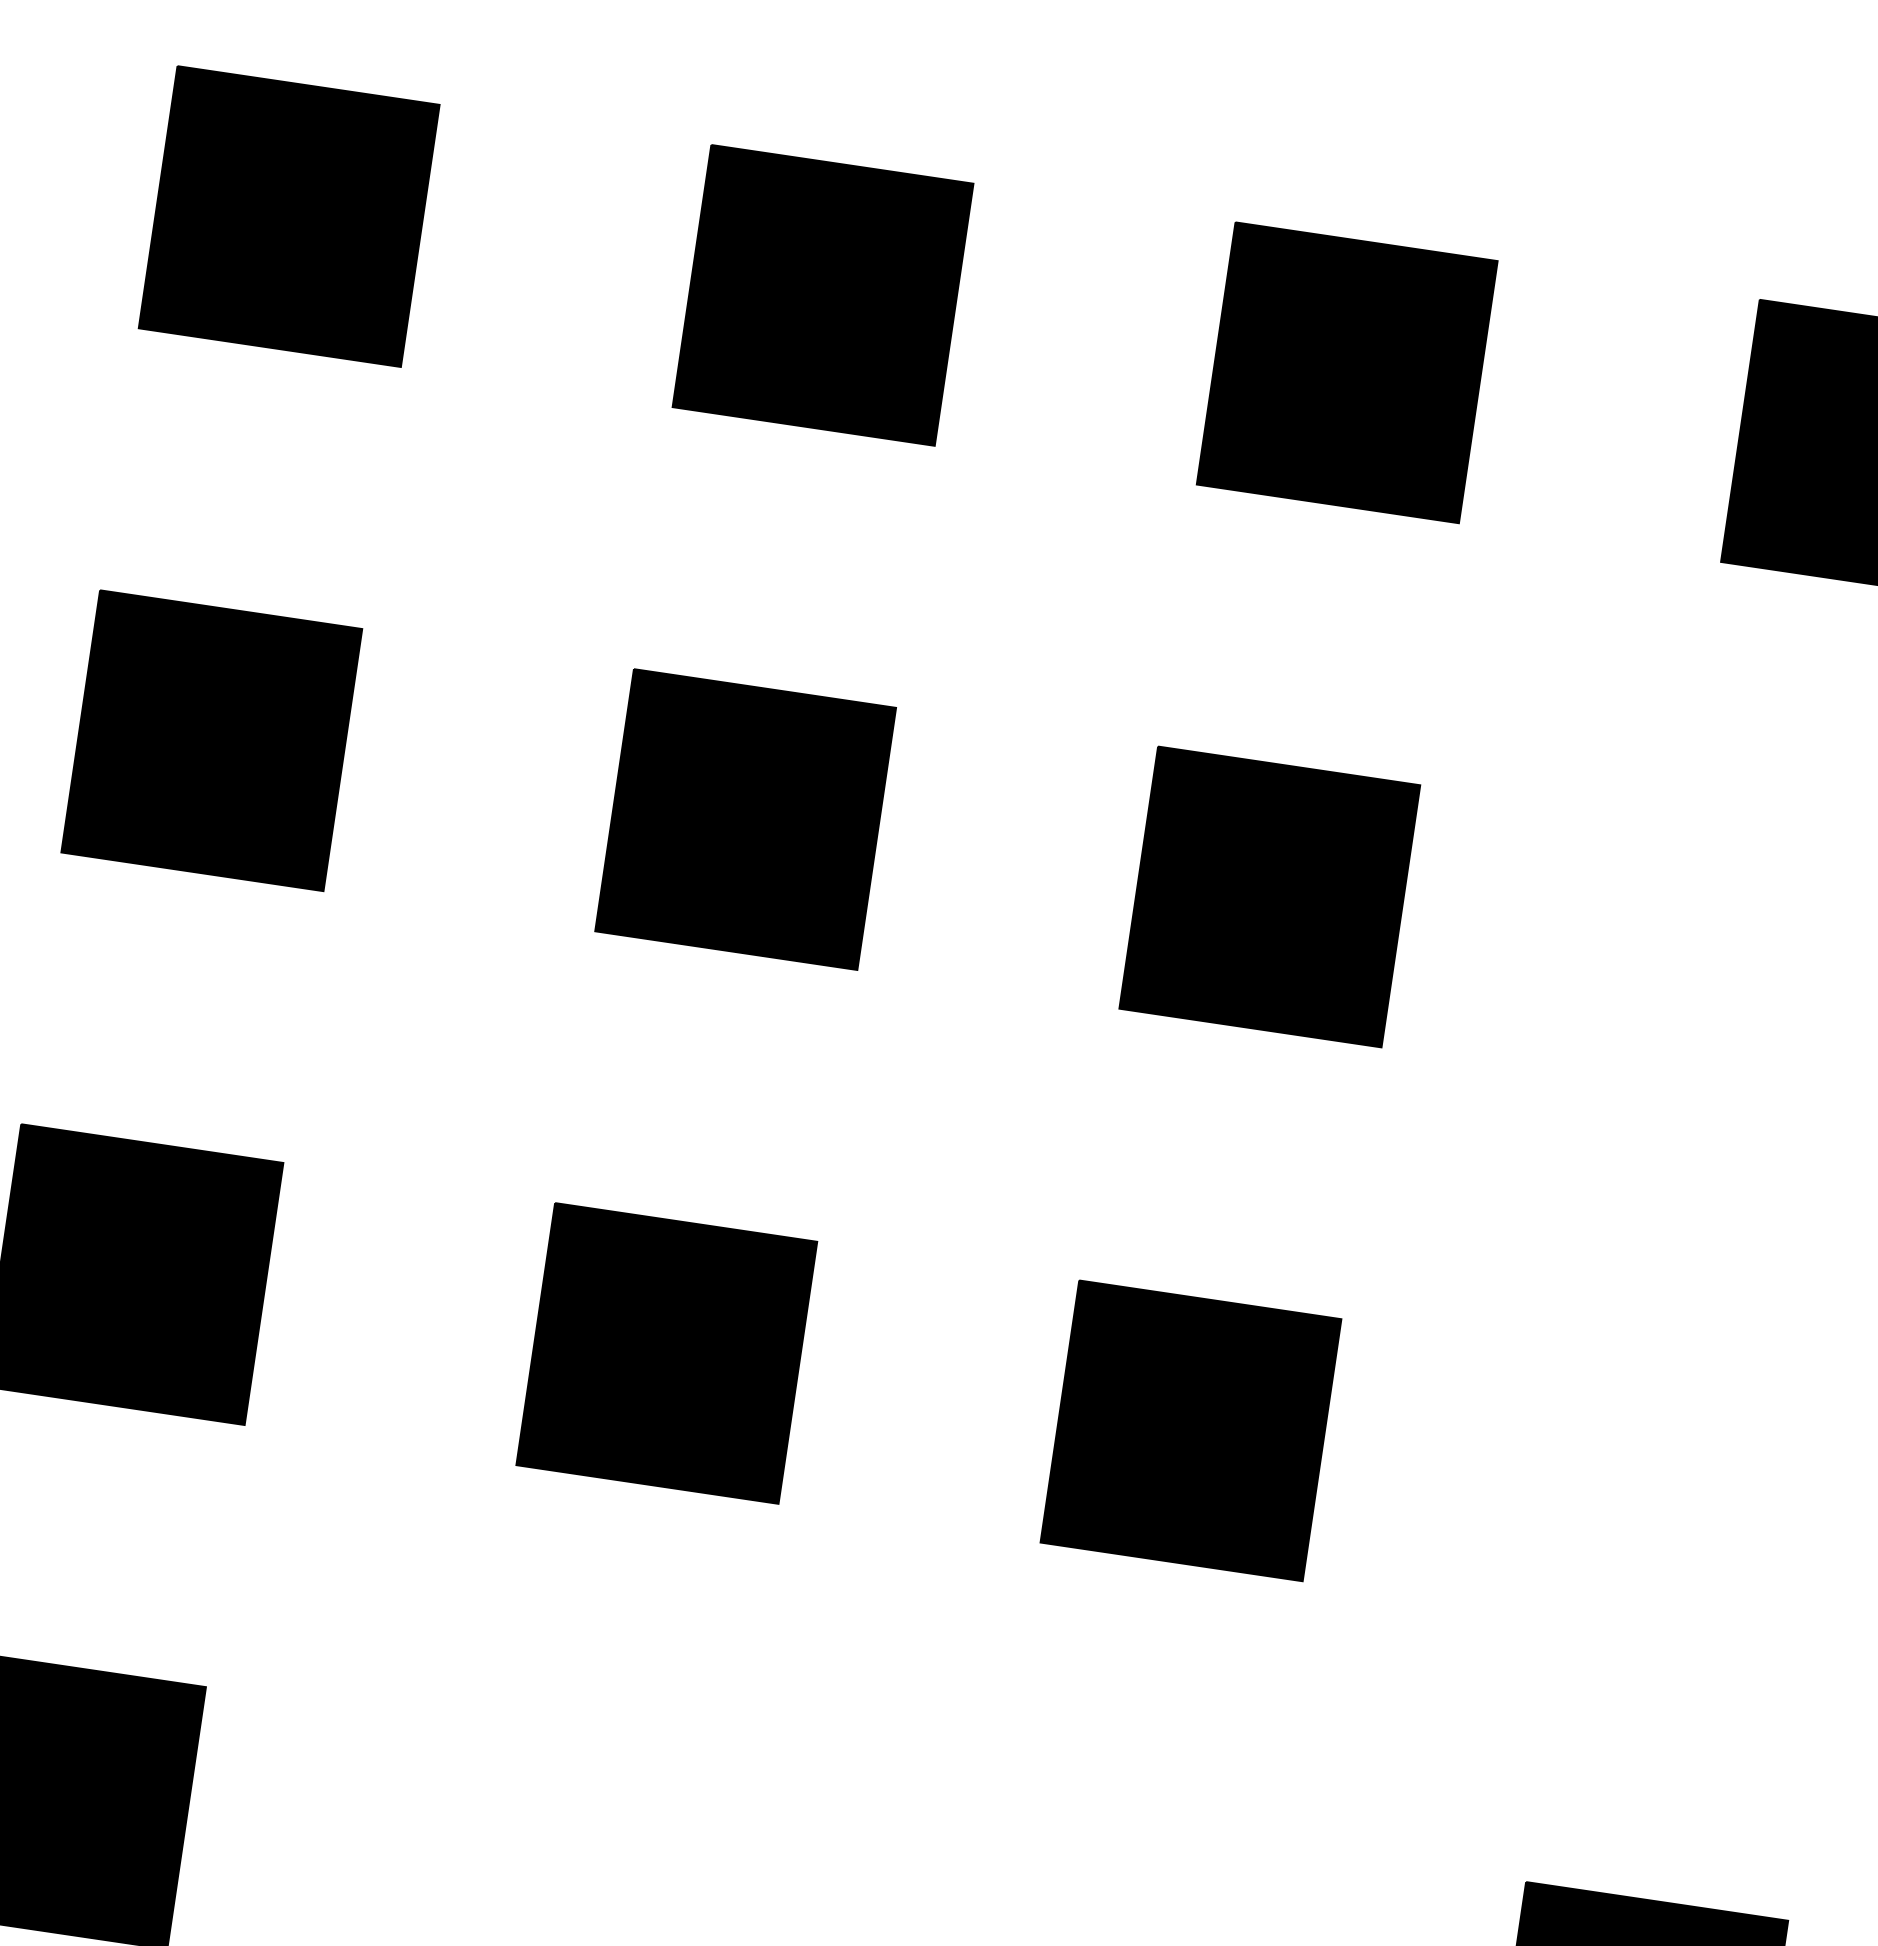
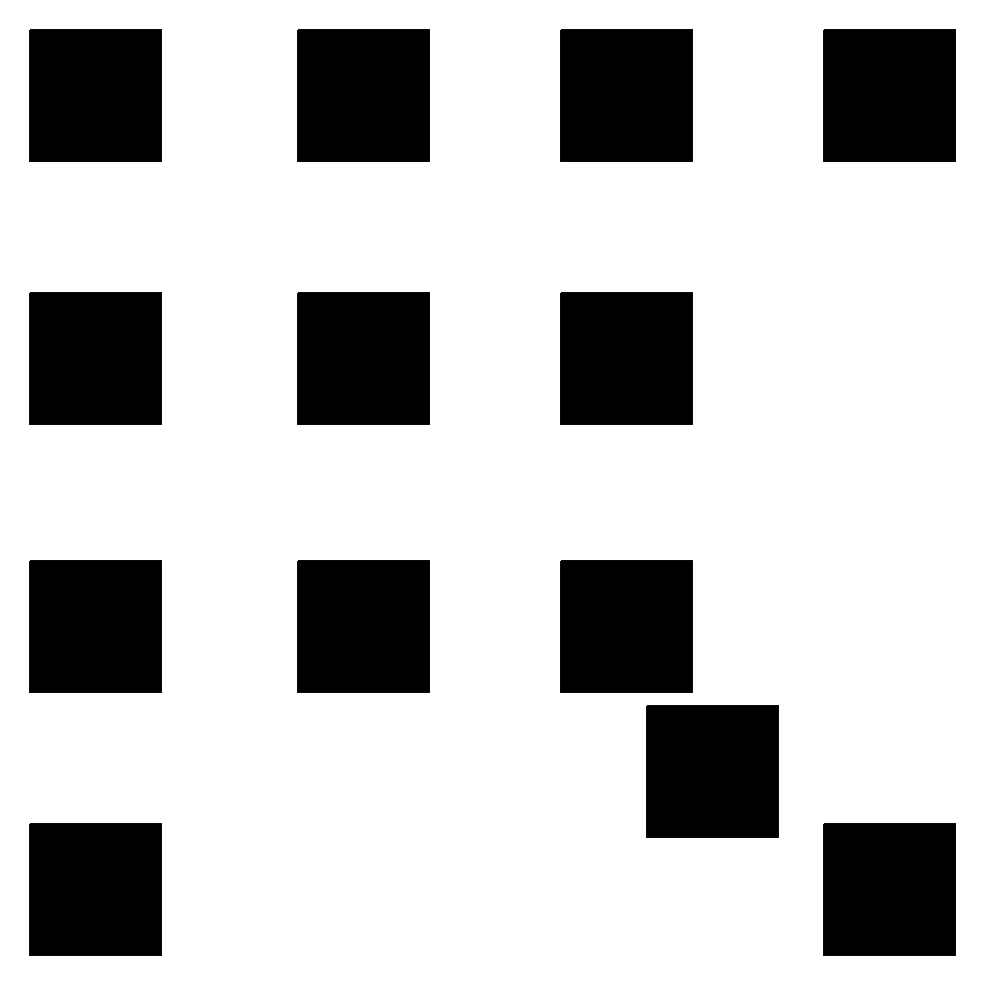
part: (1319, 1744) -> (712, 771), added

